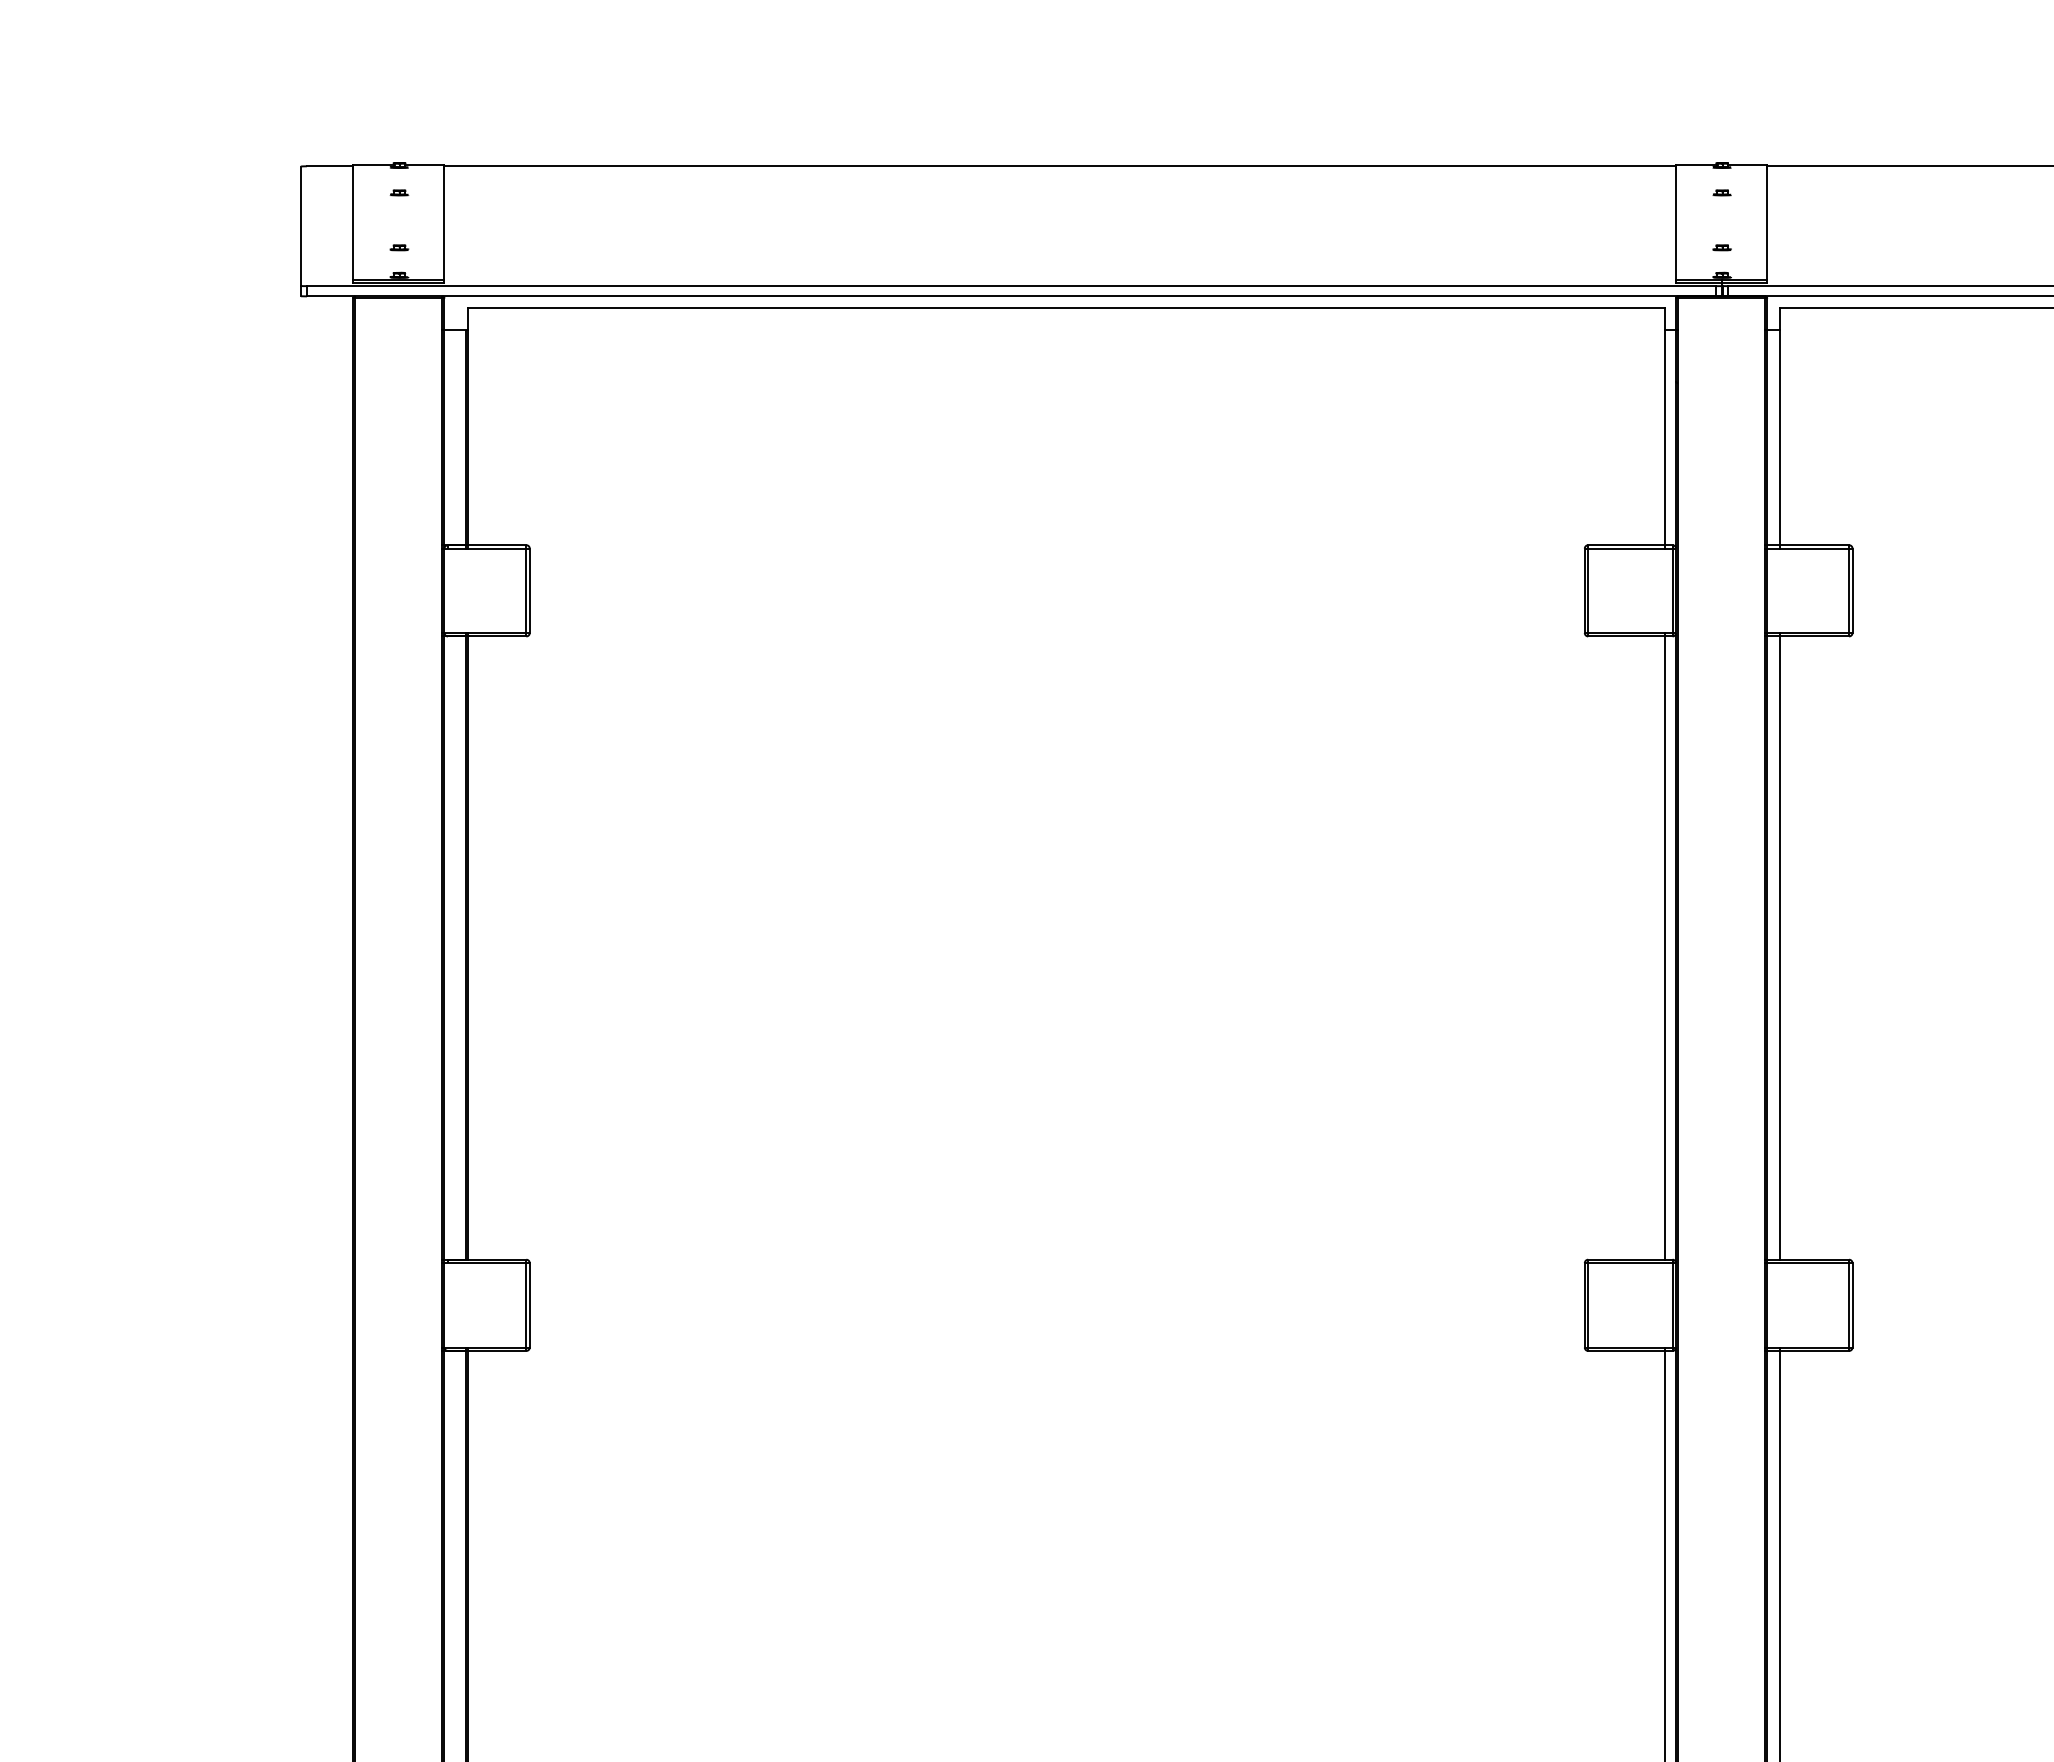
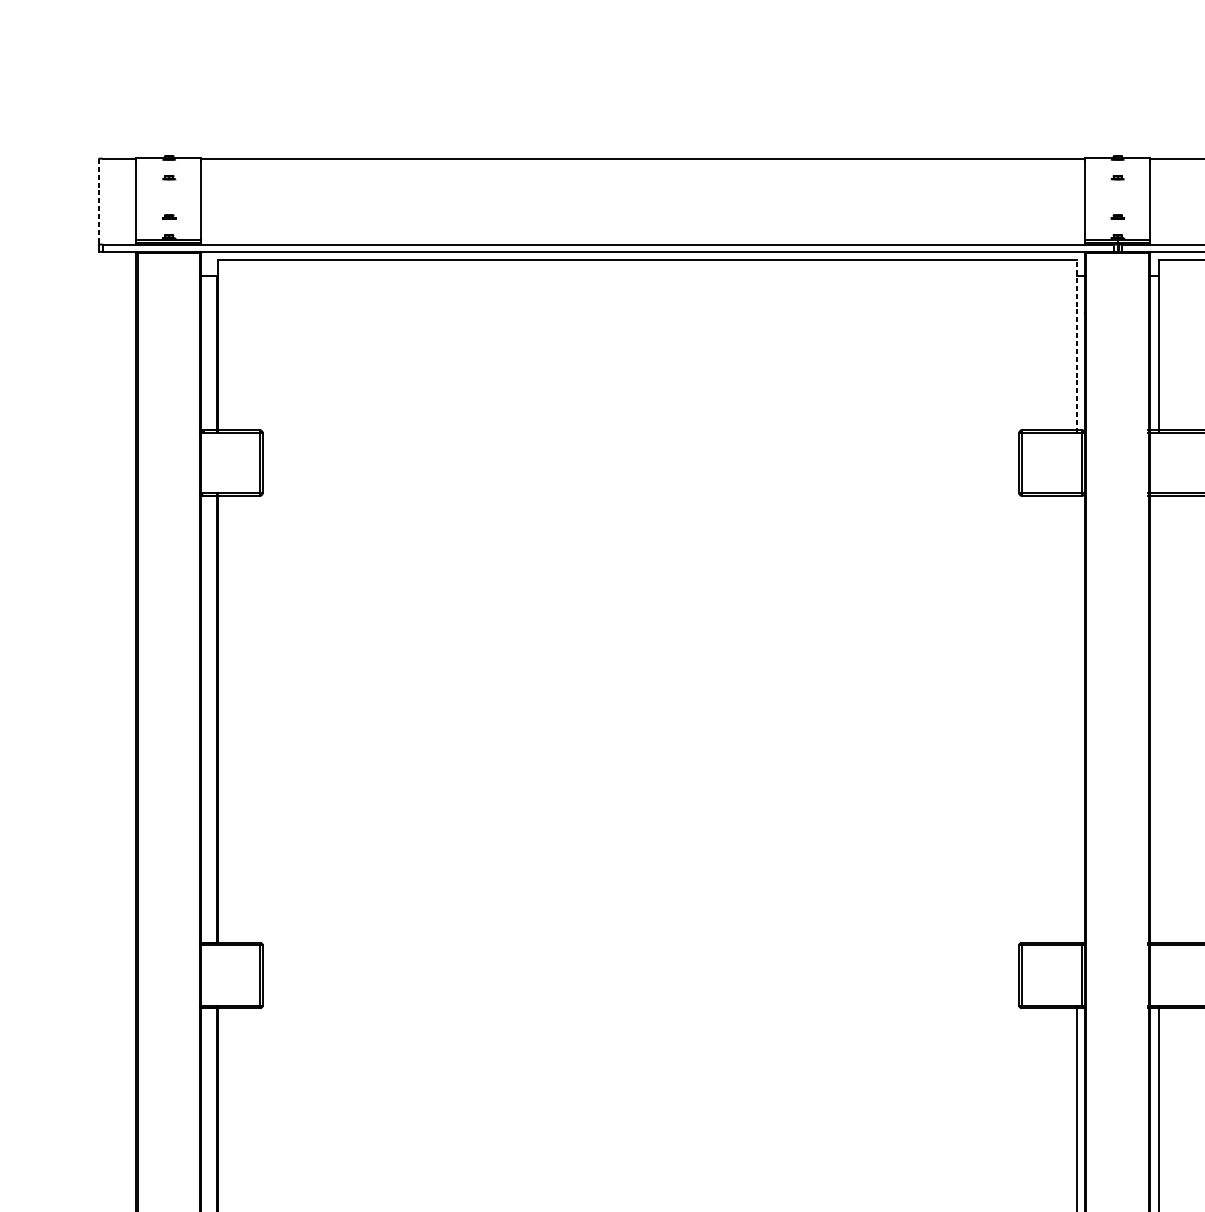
line: (301, 226) -> (98, 201), solid -> dashed
line: (1664, 428) -> (1076, 346), solid -> dashed
line: (1664, 946) -> (1076, 718), removed
line: (1780, 946) -> (1159, 718), removed

